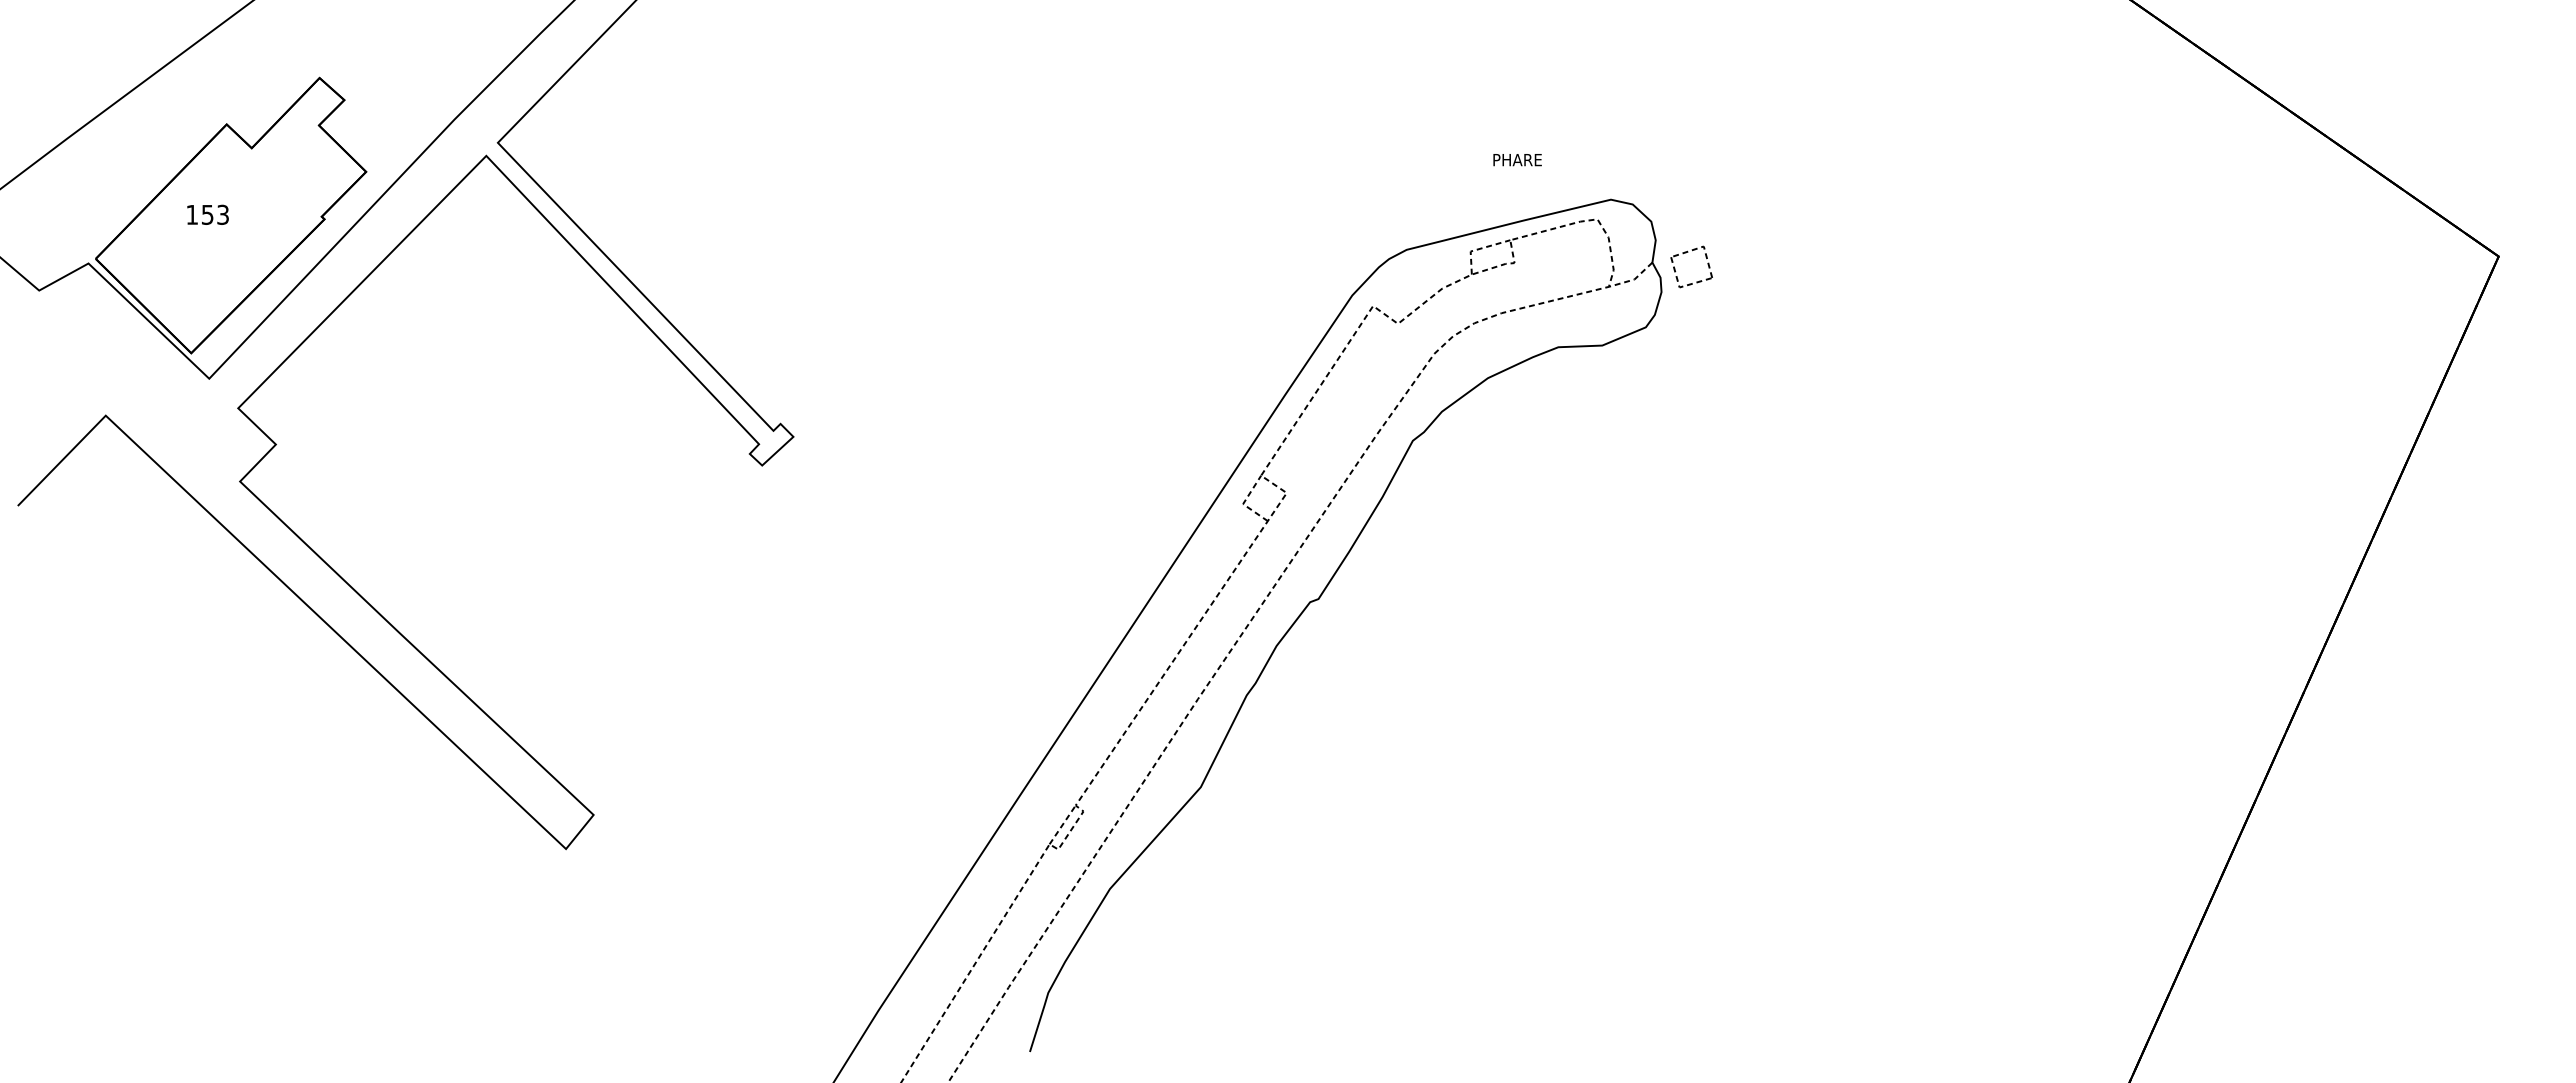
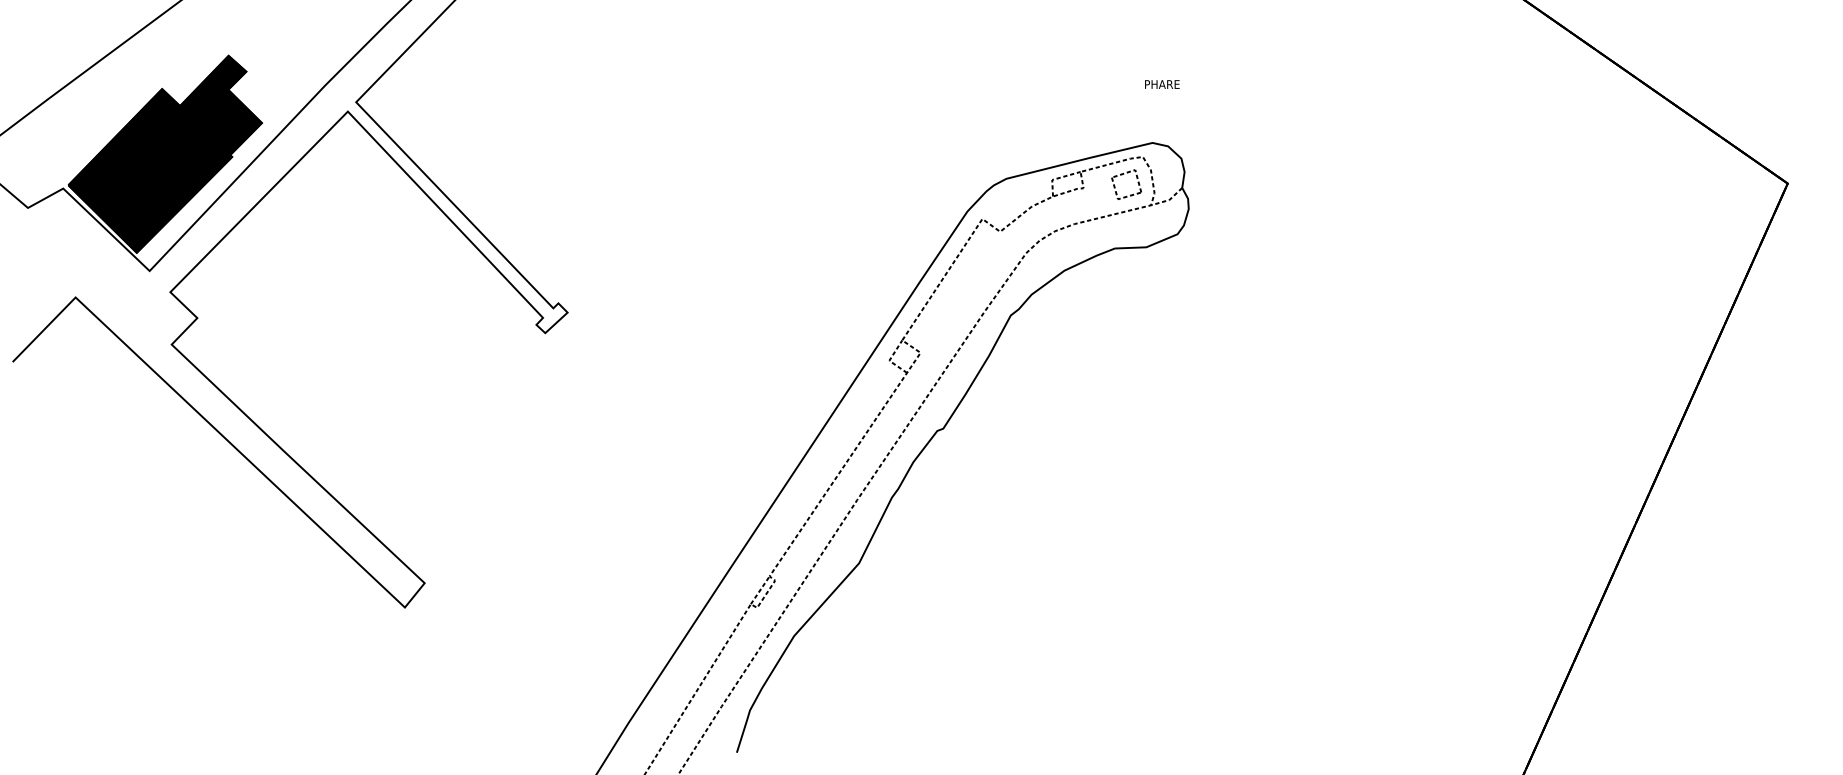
text: (1517, 160) -> (1162, 84), moved
fill: (230, 215) -> (164, 154), added
part: (1686, 253) -> (1122, 174), moved

